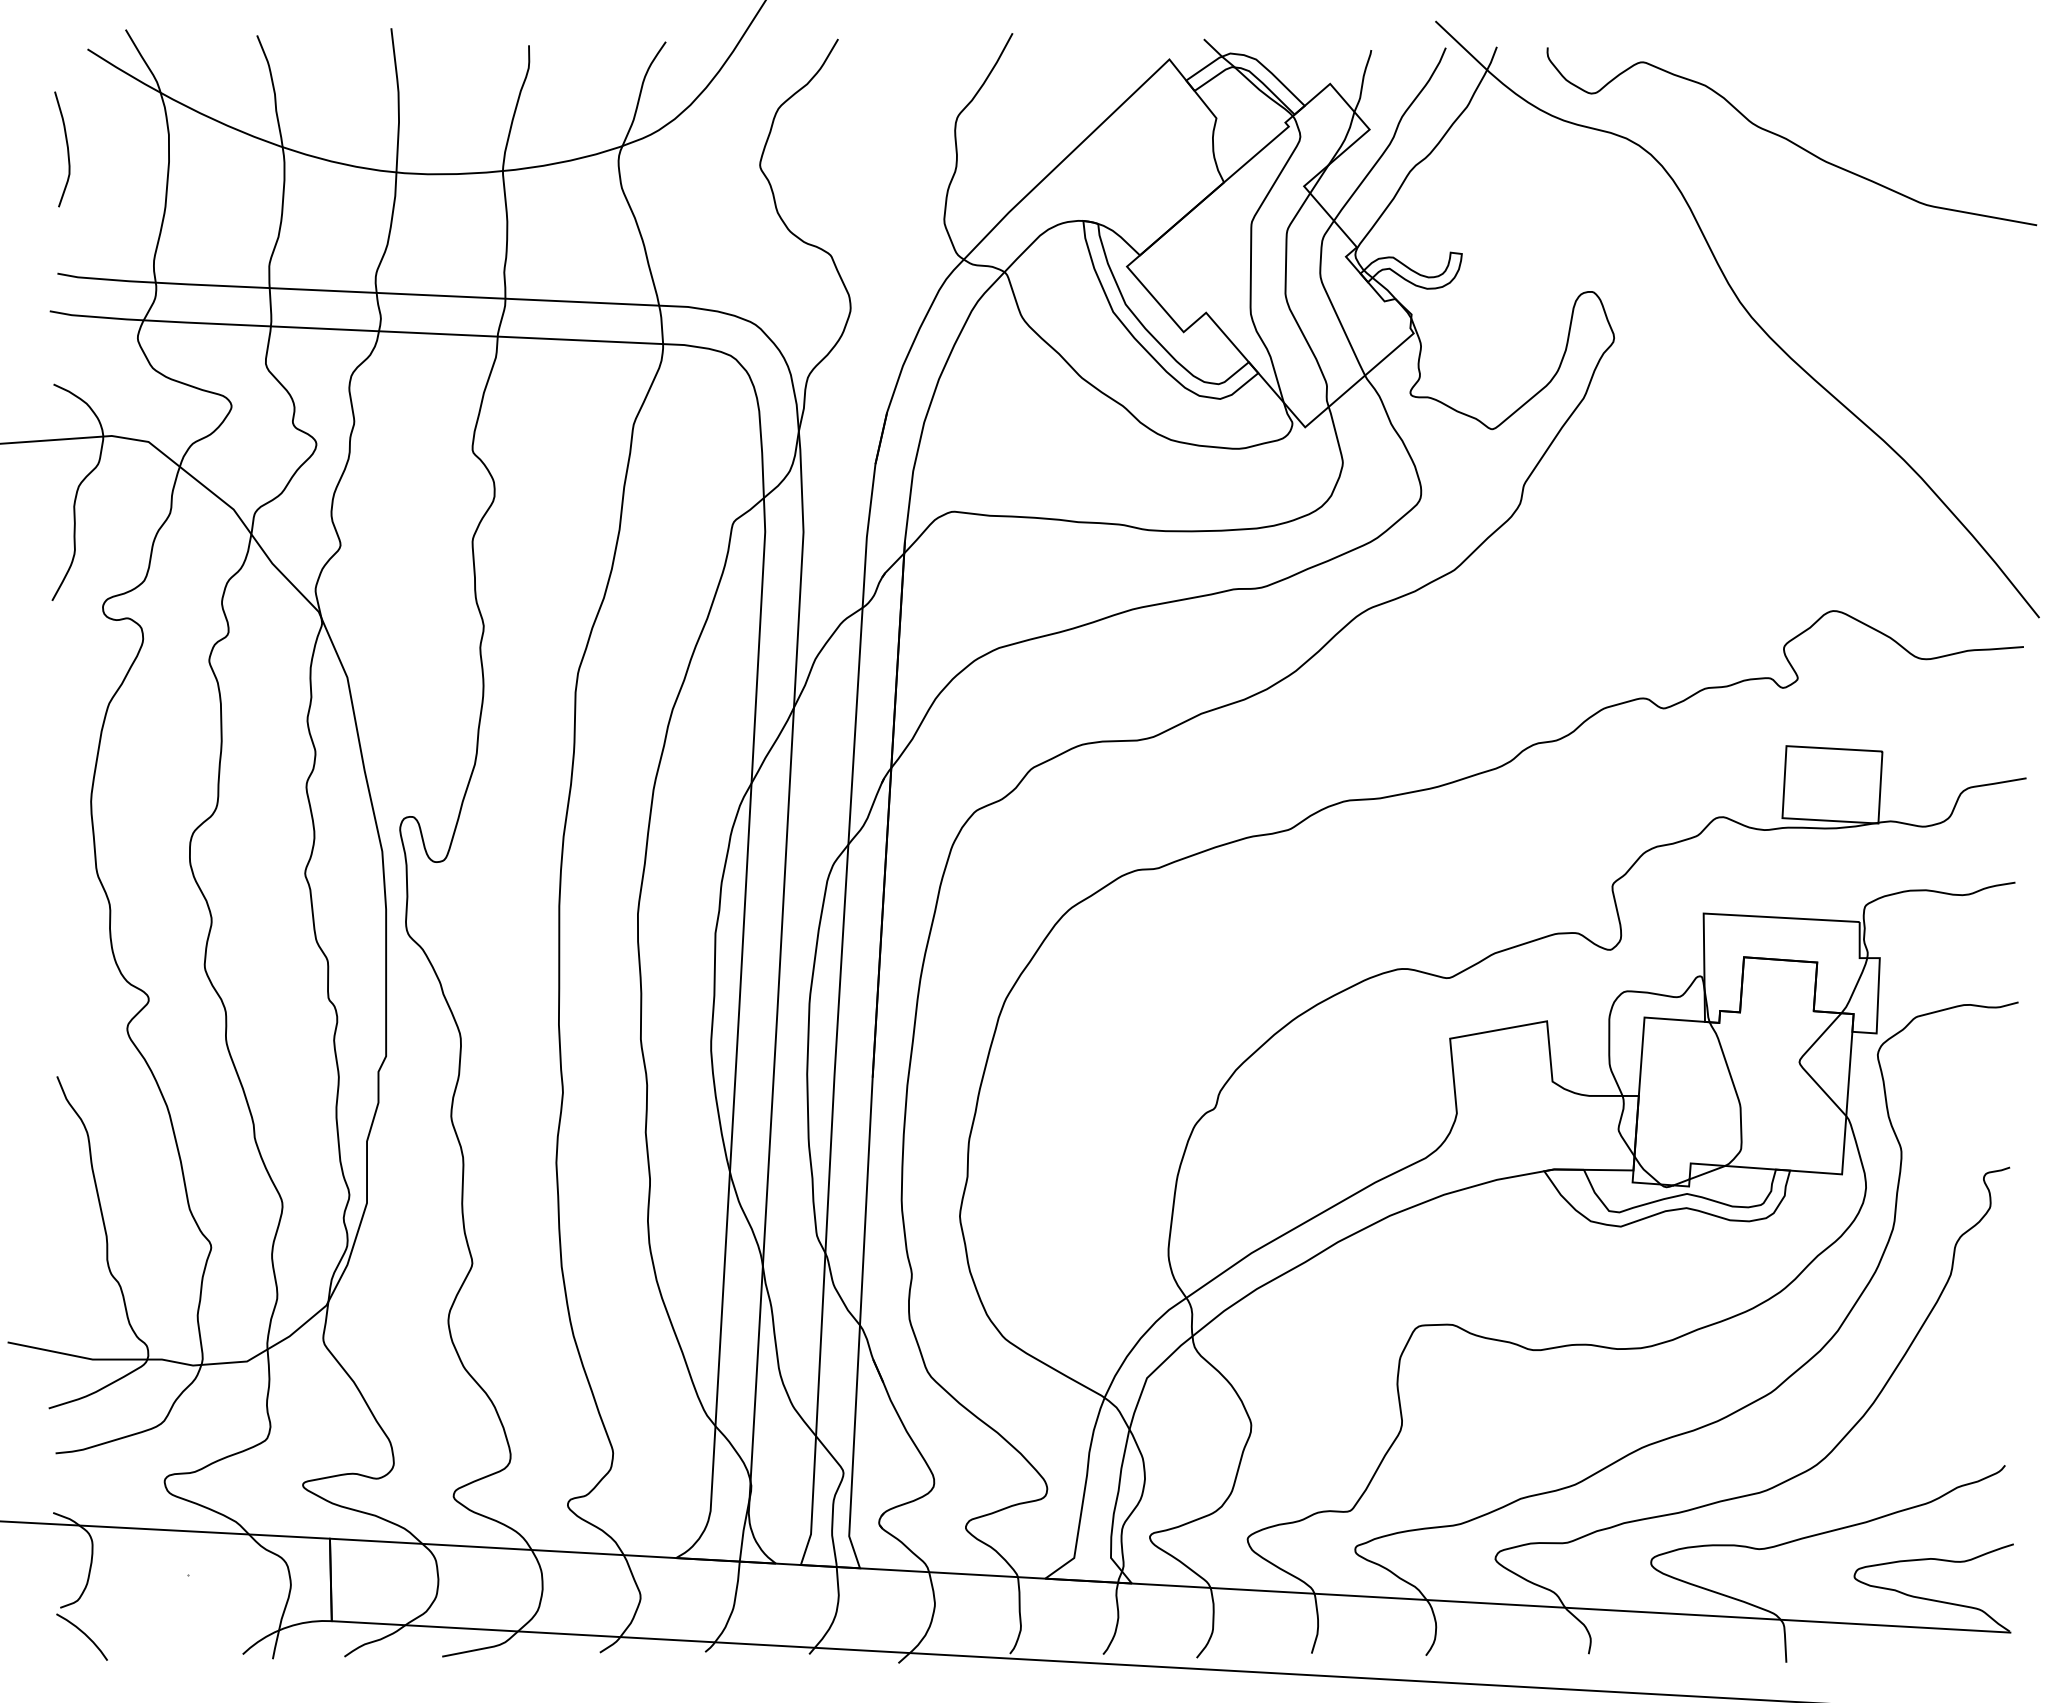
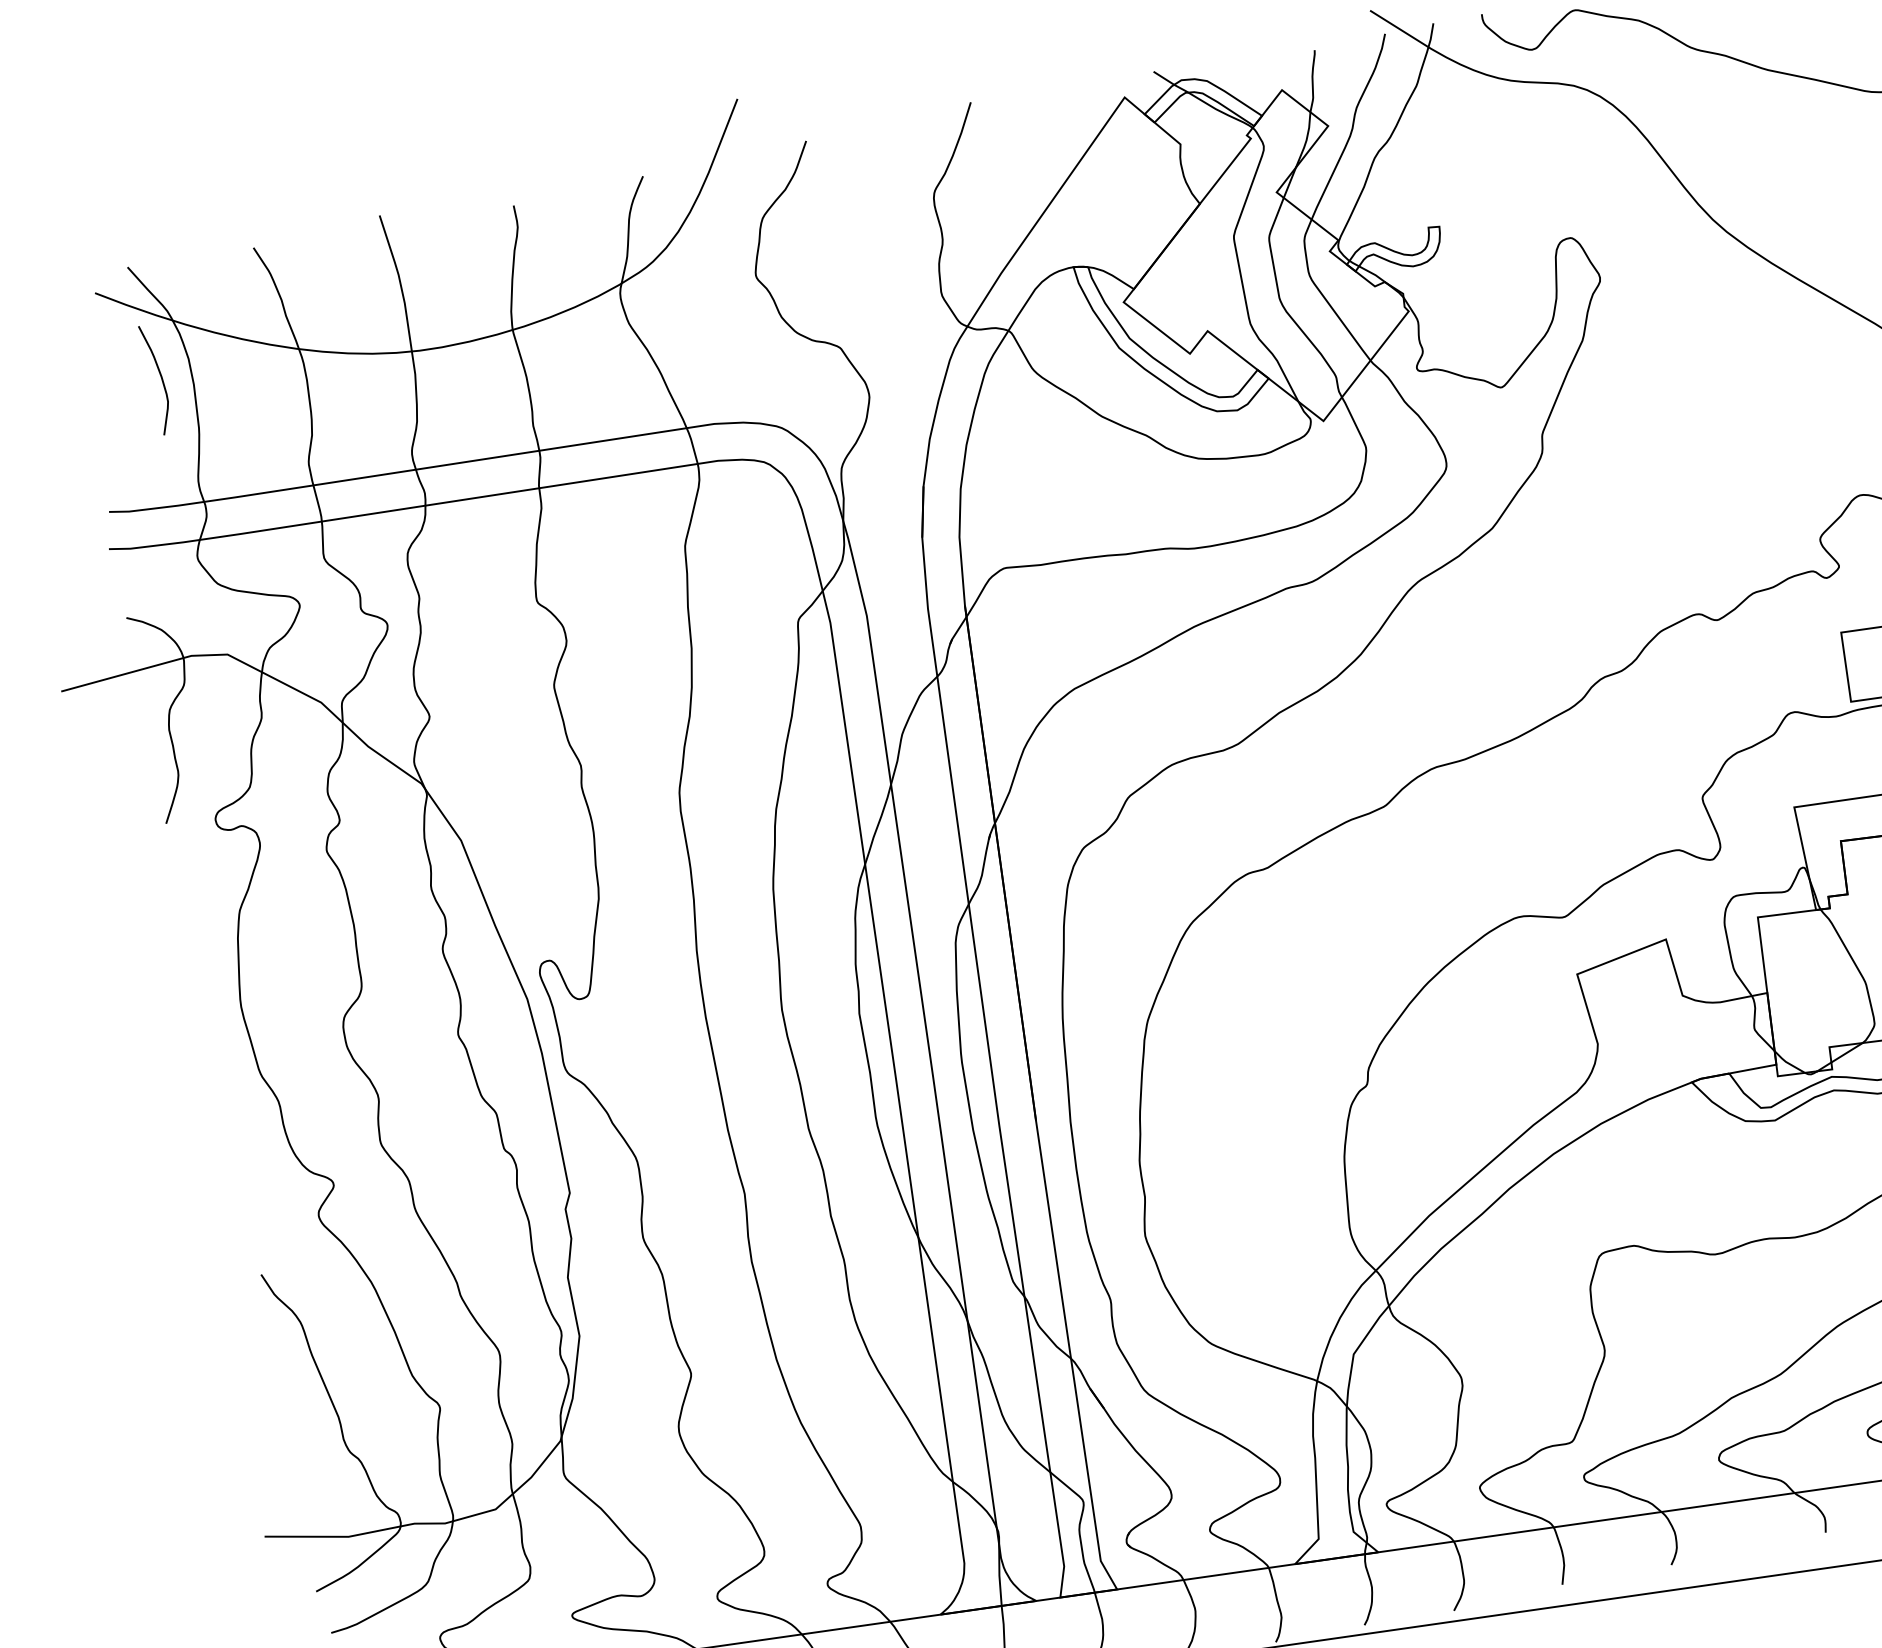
curve: (66, 146) -> (160, 376), moved

